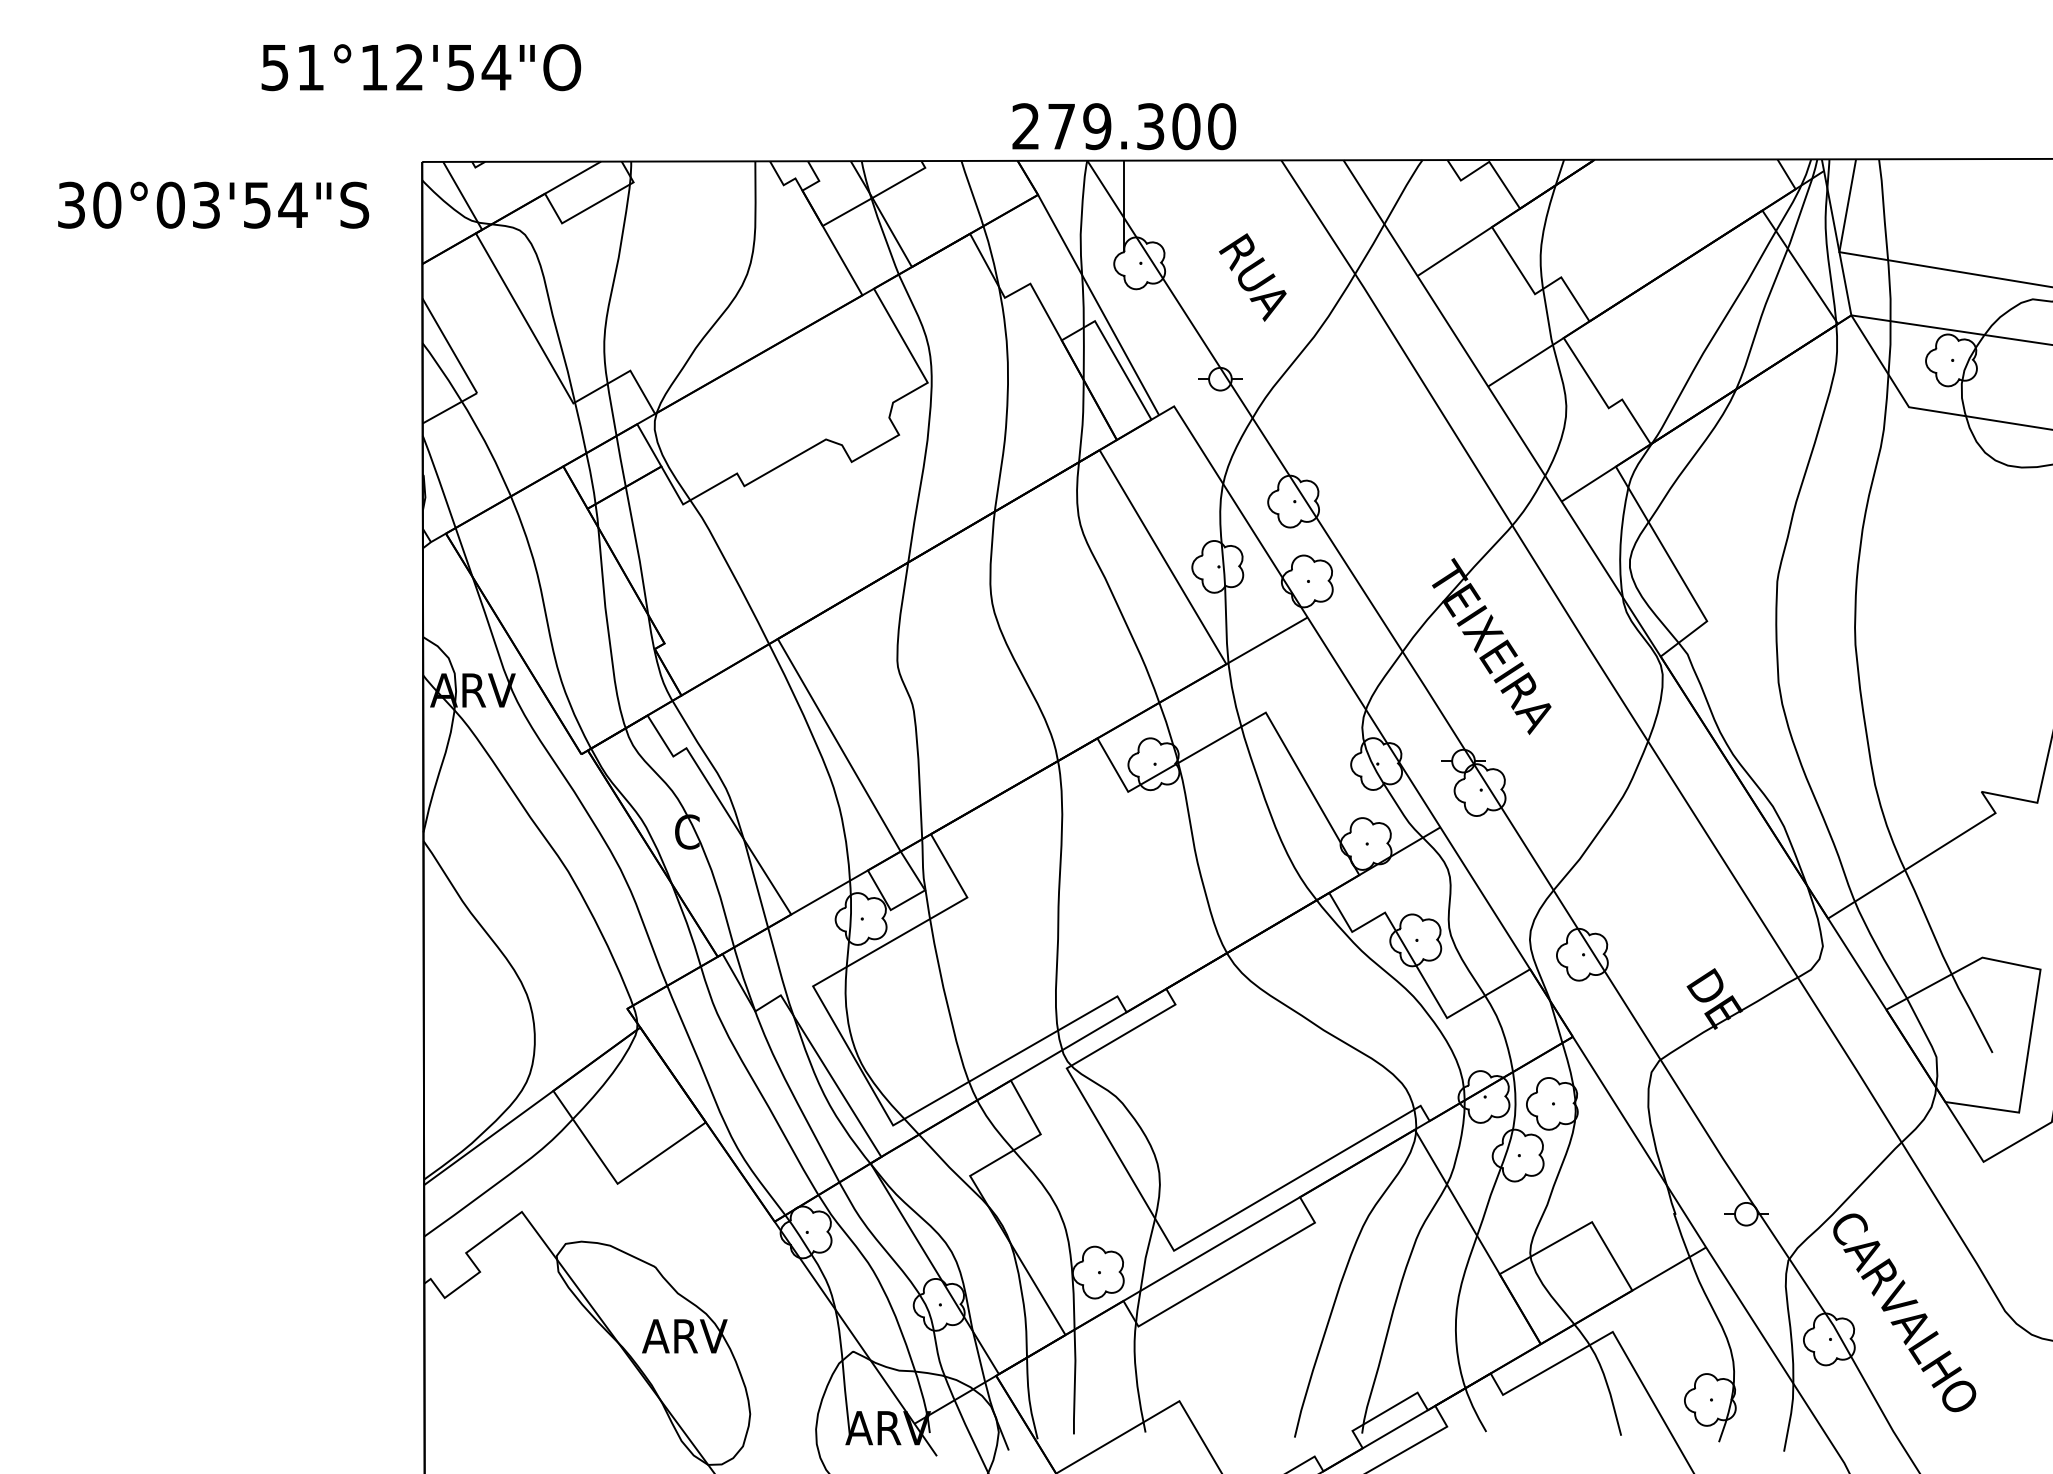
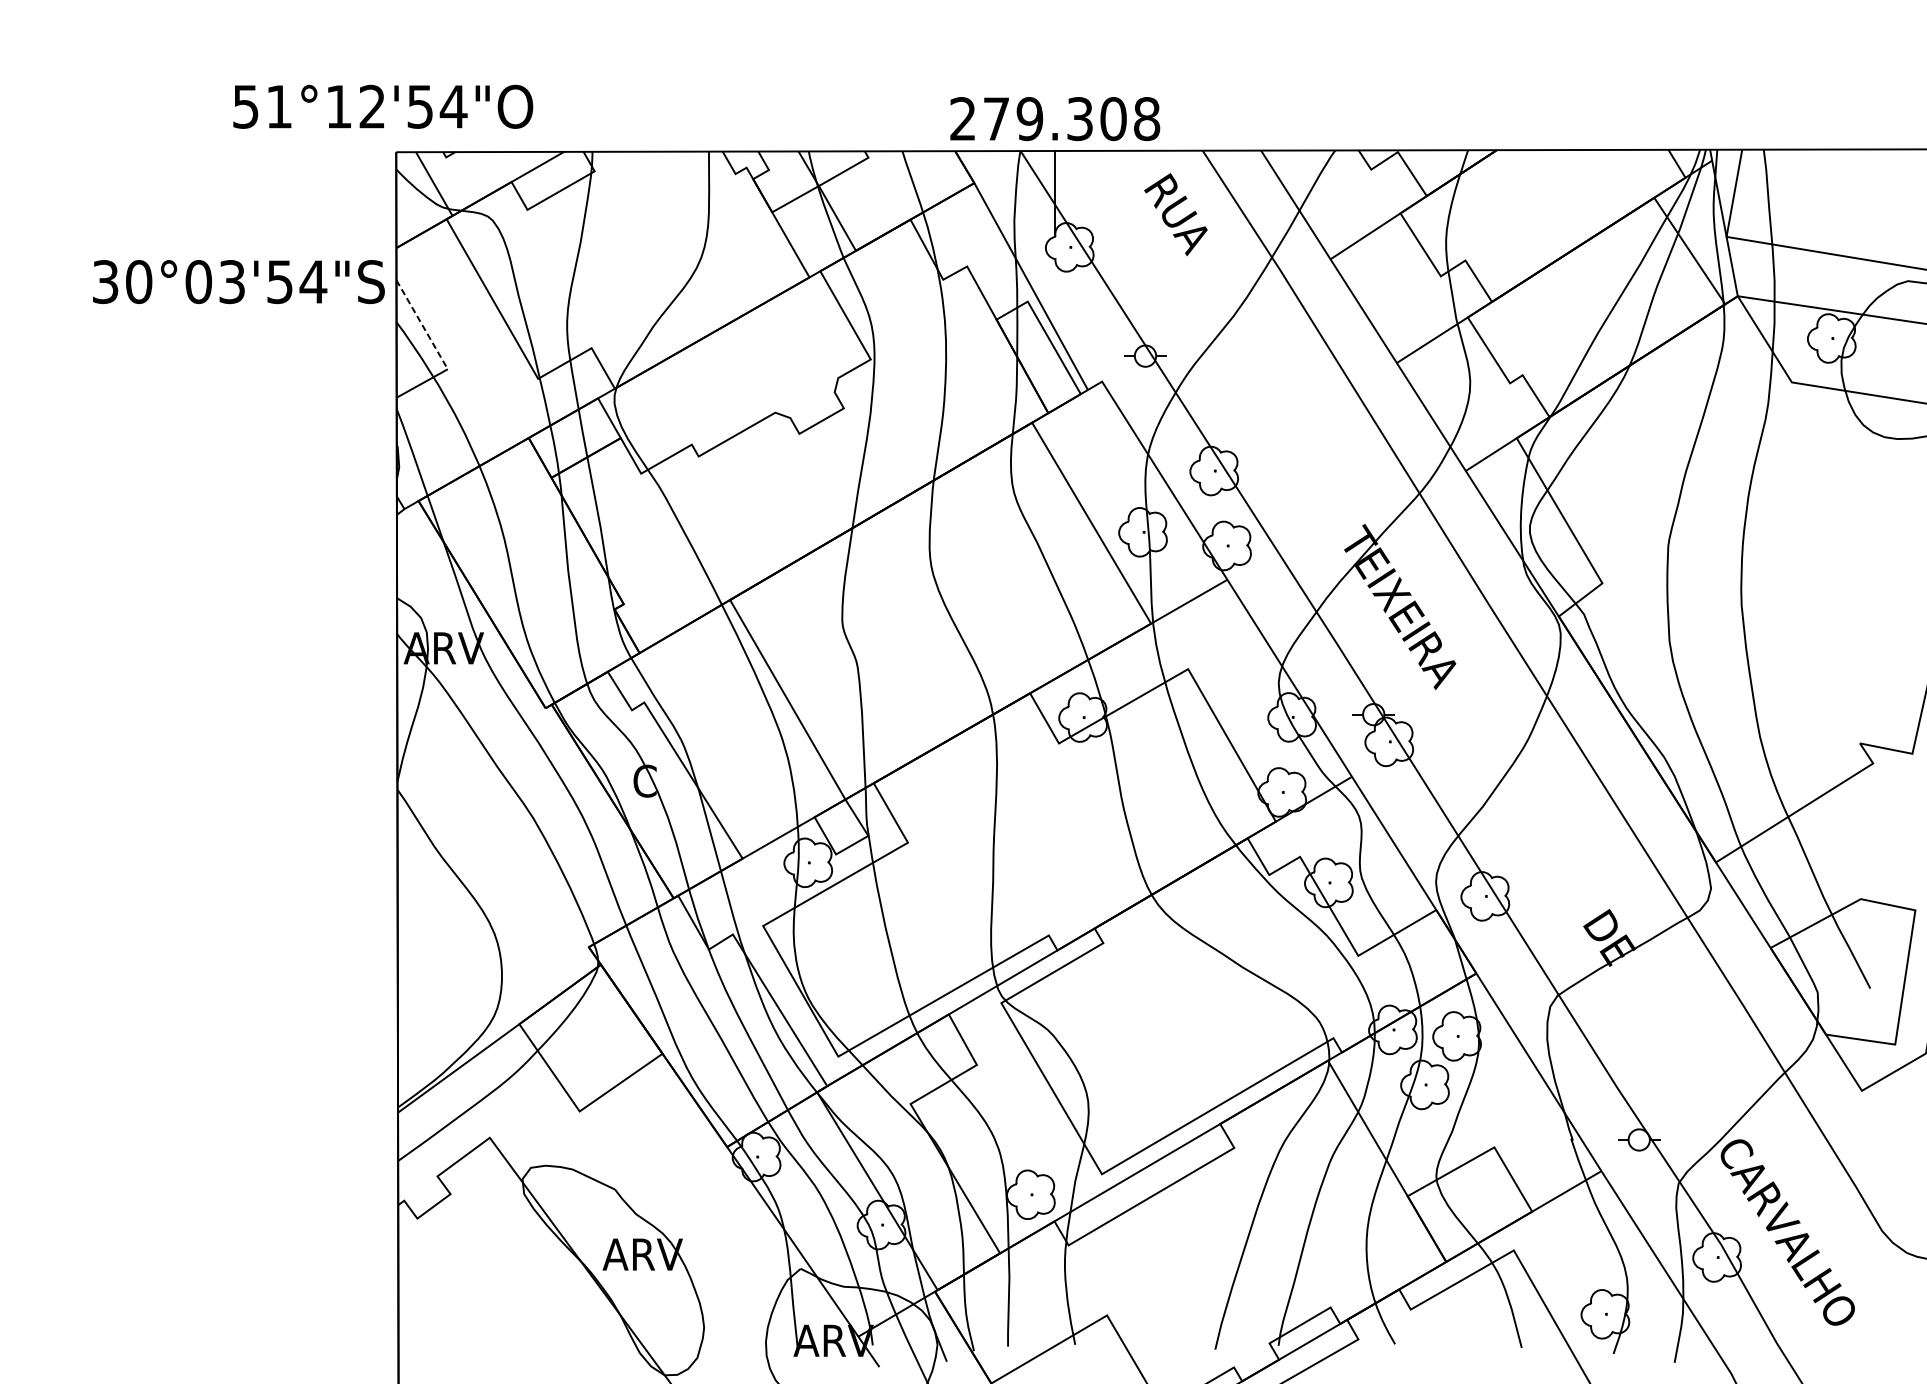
text: (421, 67) -> (383, 106), moved
text: (1222, 126) -> (1147, 118), 279.300 -> 279.308
text: (213, 204) -> (238, 281), moved
text: (1252, 277) -> (1175, 214), moved
line: (449, 345) -> (421, 324), solid -> dashed

